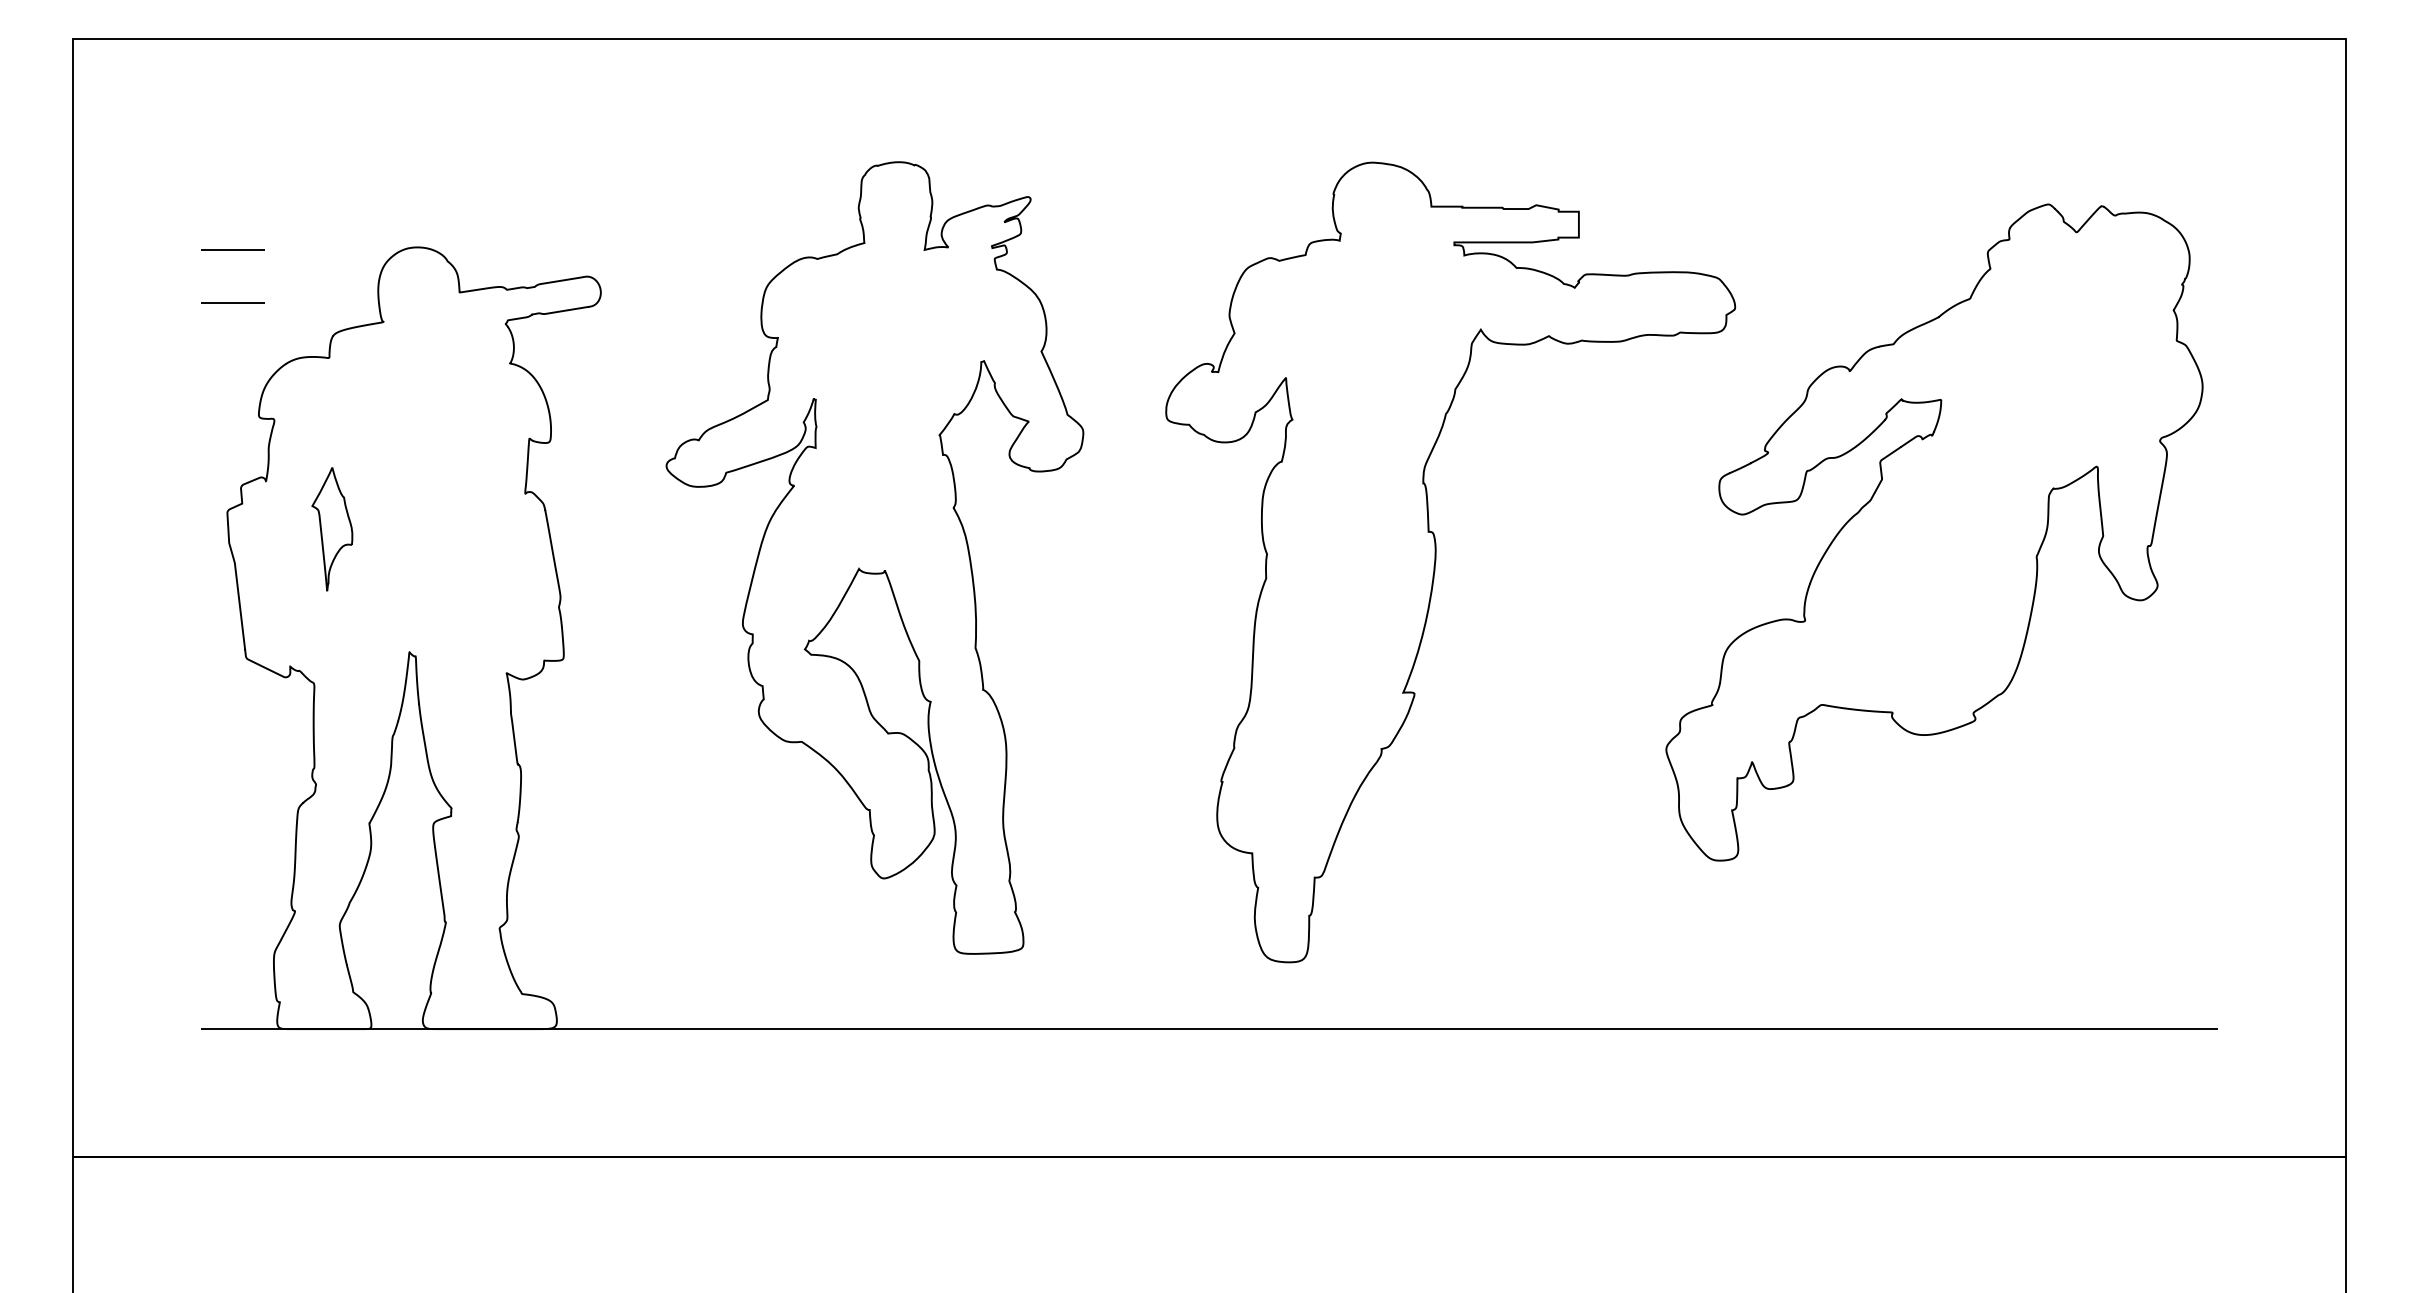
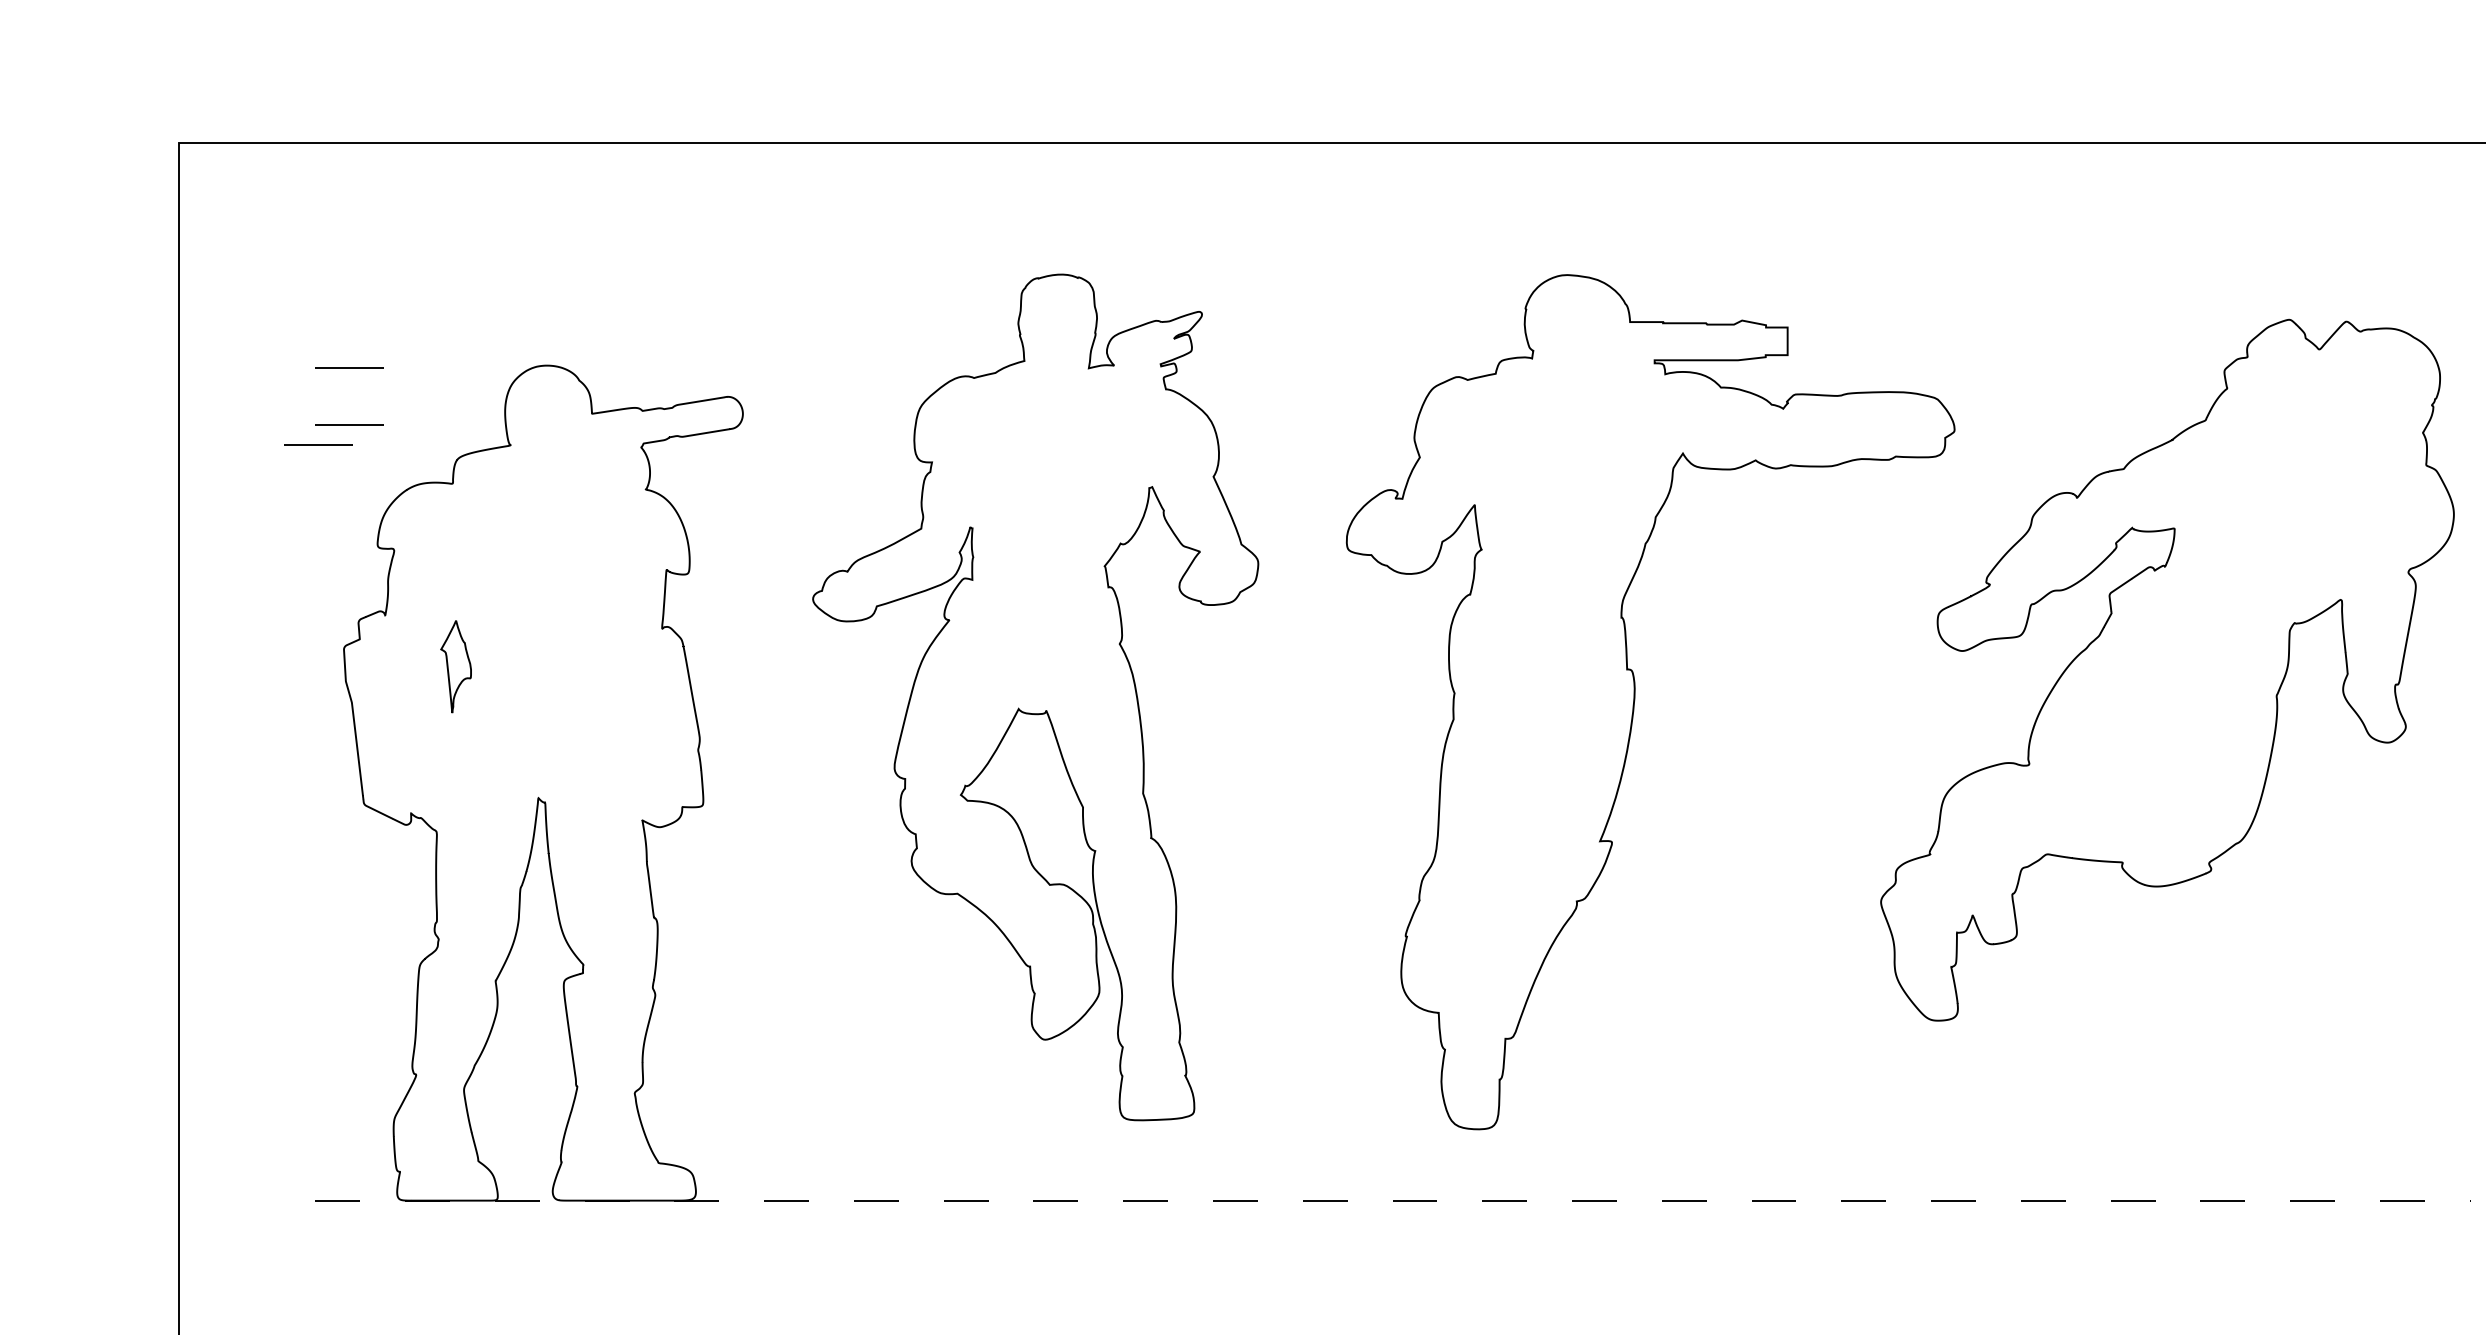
line: (203, 321) -> (318, 444), added
part: (332, 529) -> (456, 666), size x0.7
line: (1209, 1029) -> (1393, 1201), solid -> dashed

